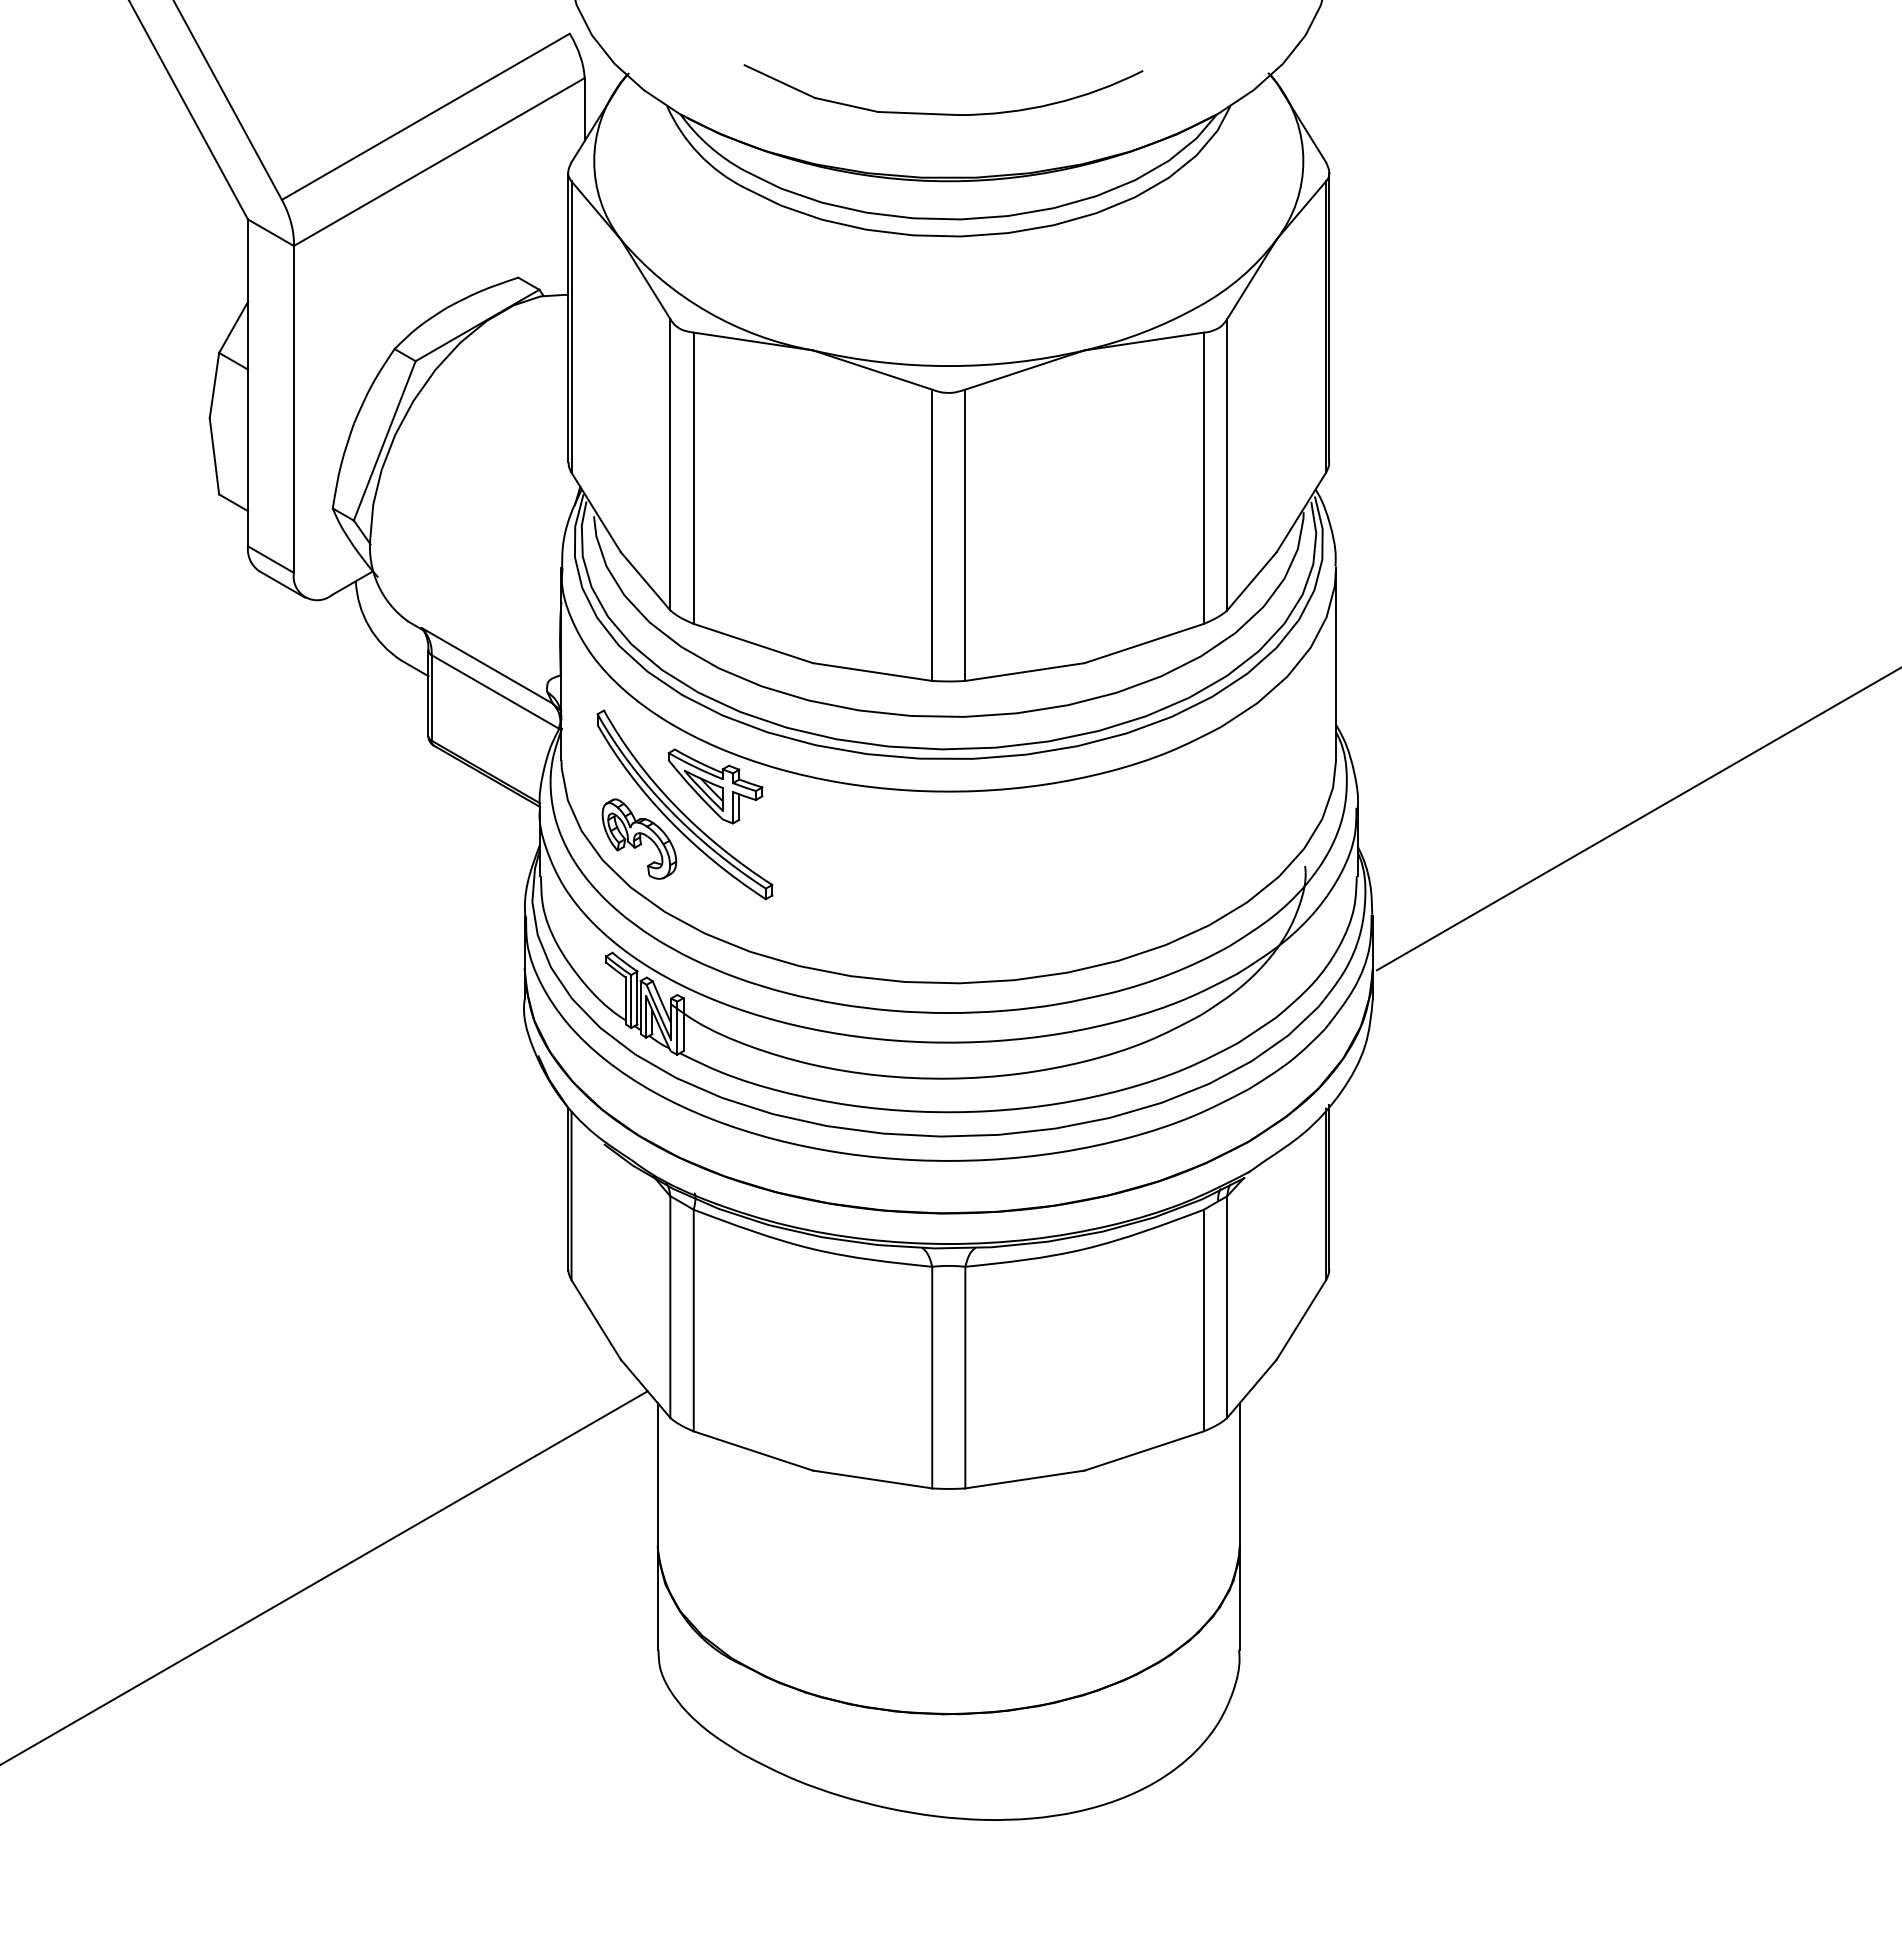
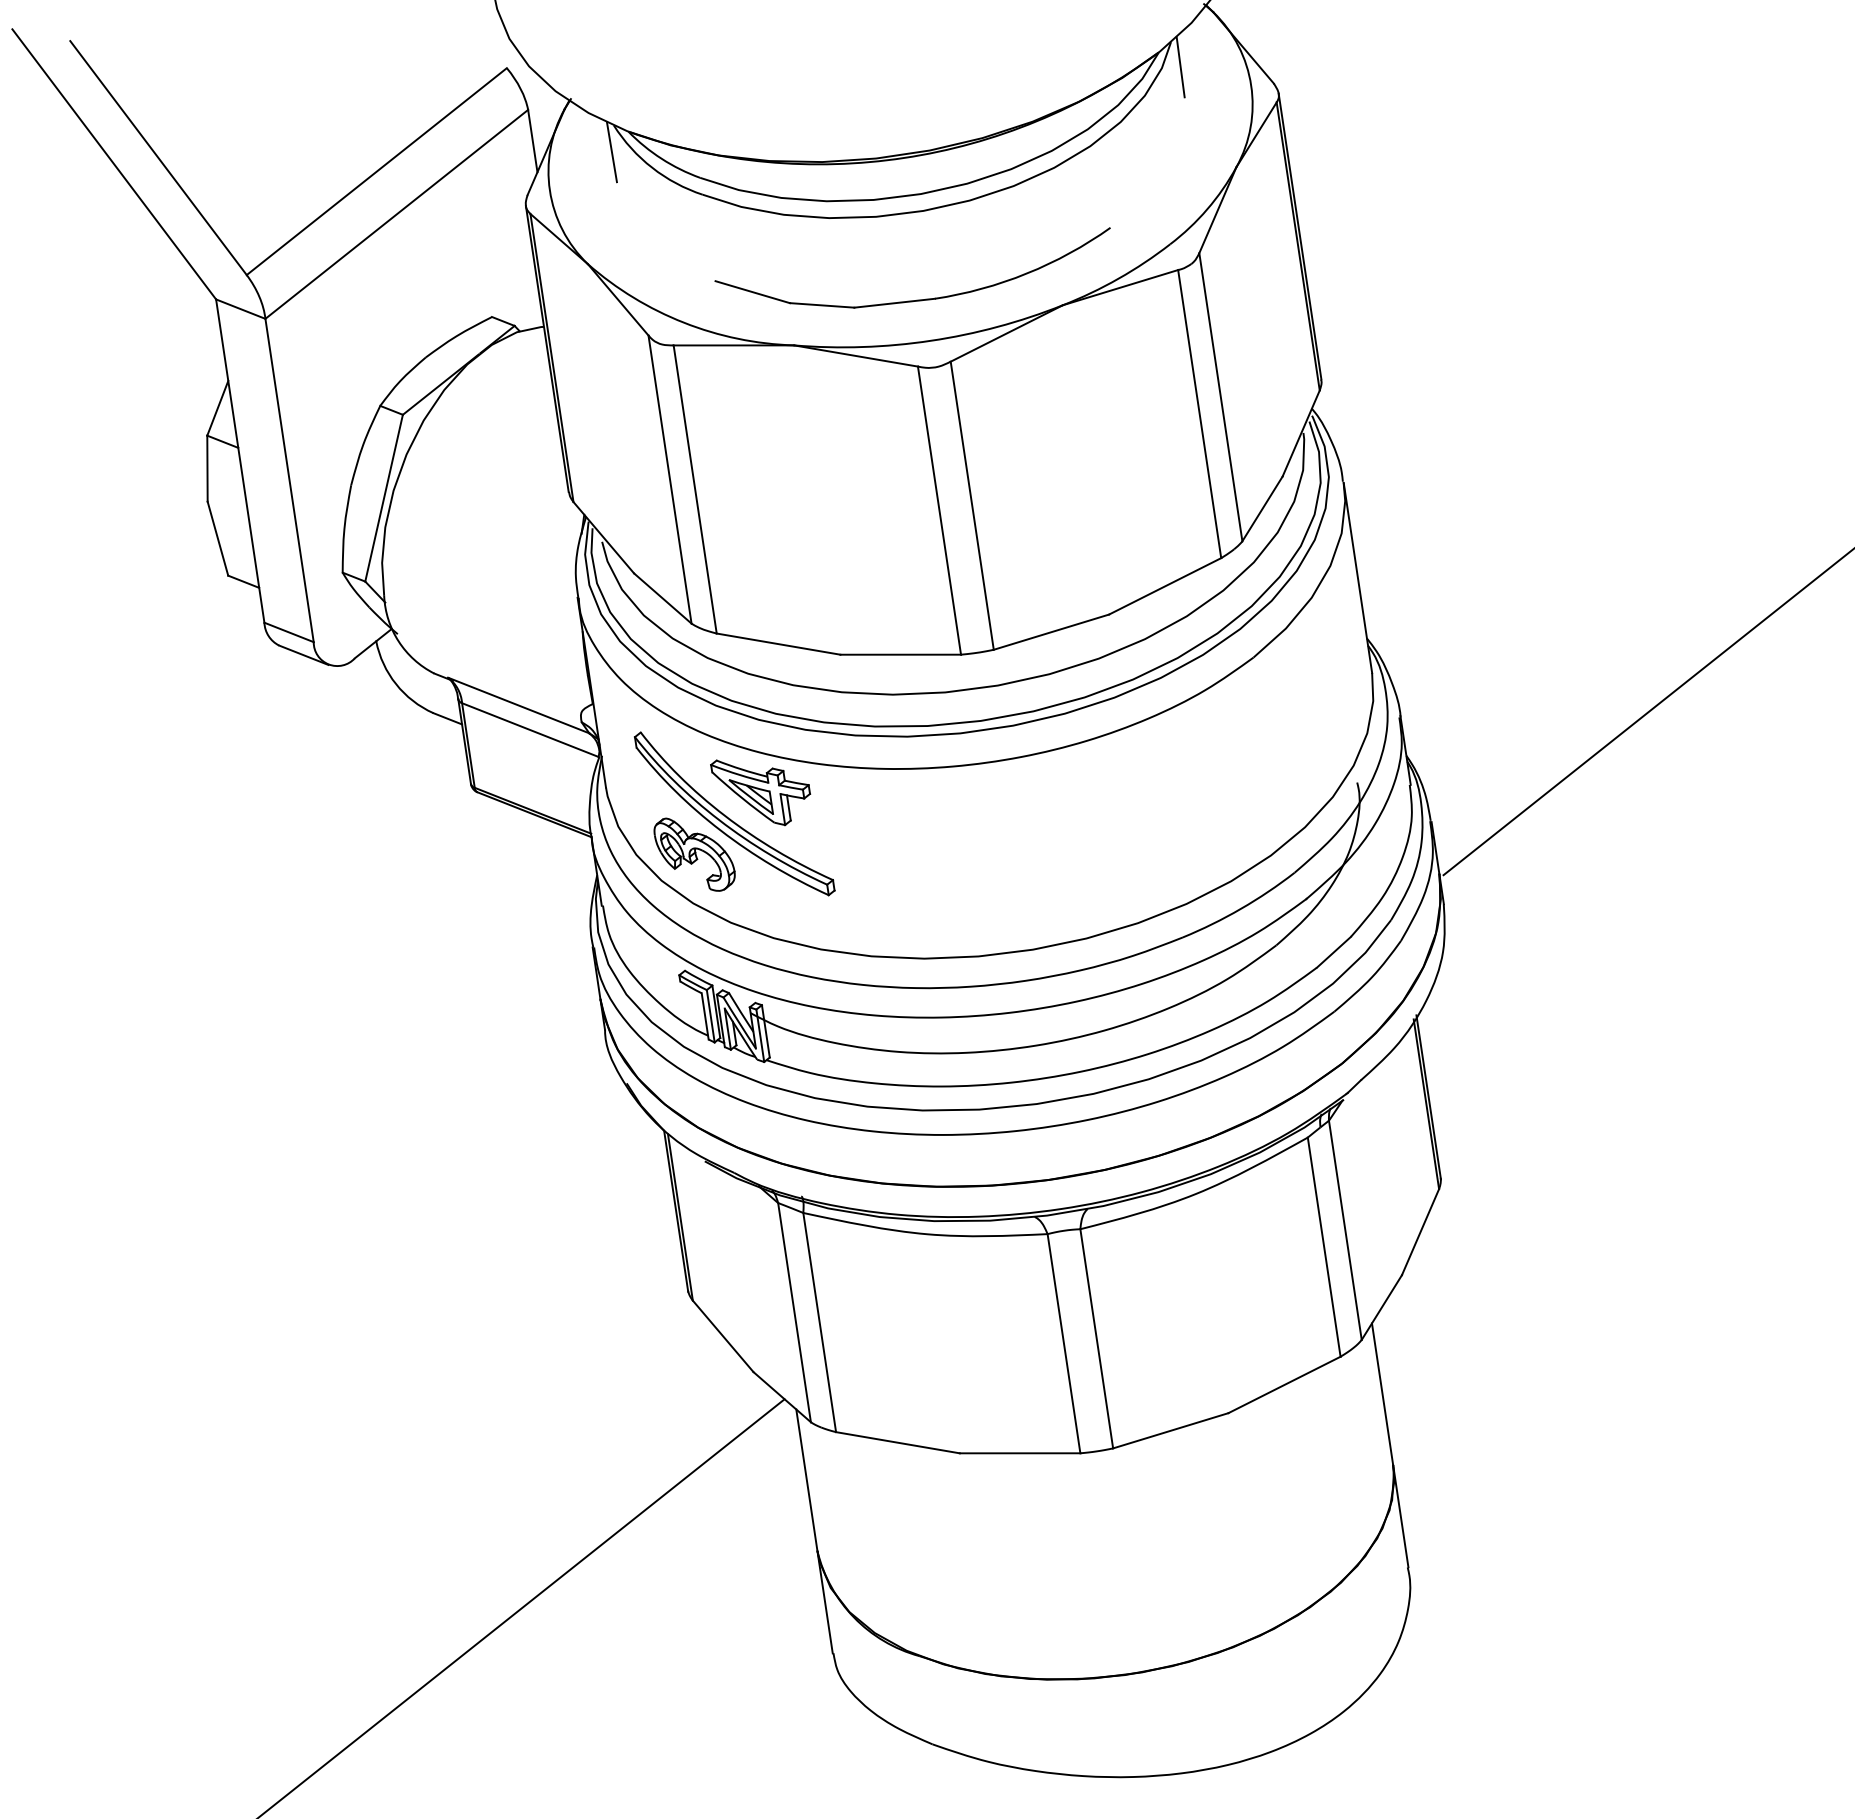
part: (943, 113) -> (919, 299), moved
line: (660, 132) -> (611, 152), added
line: (1235, 132) -> (1179, 67), added

